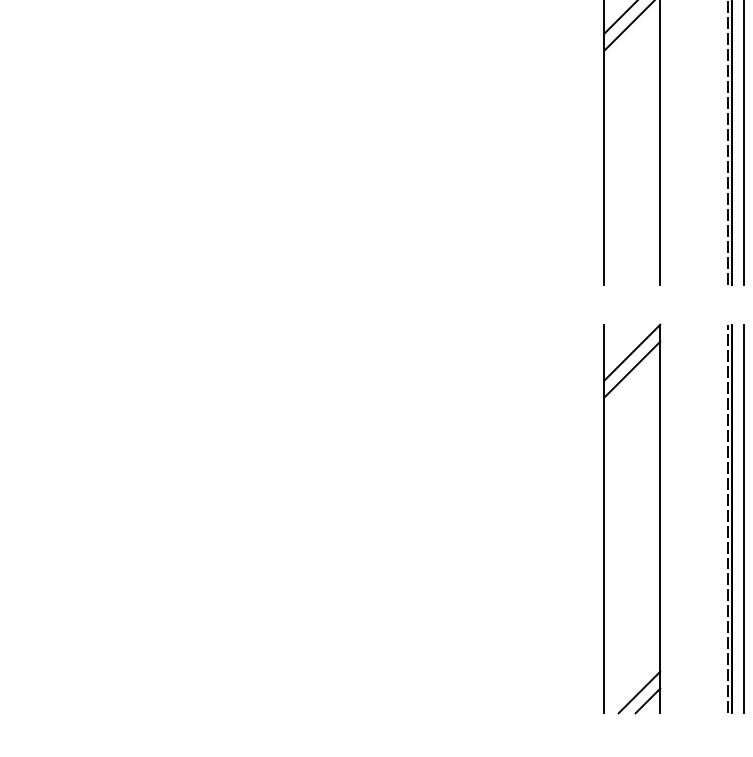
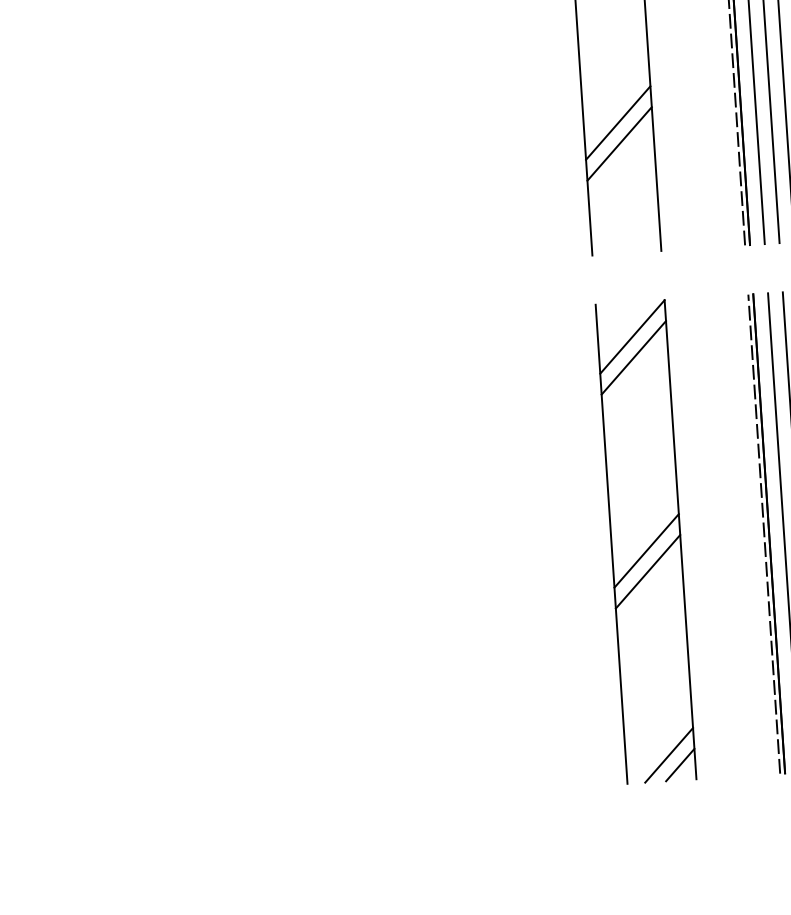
line: (632, 179) -> (618, 123), added
line: (632, 196) -> (619, 144), added
line: (632, 526) -> (646, 551), added
line: (632, 543) -> (648, 572), added

